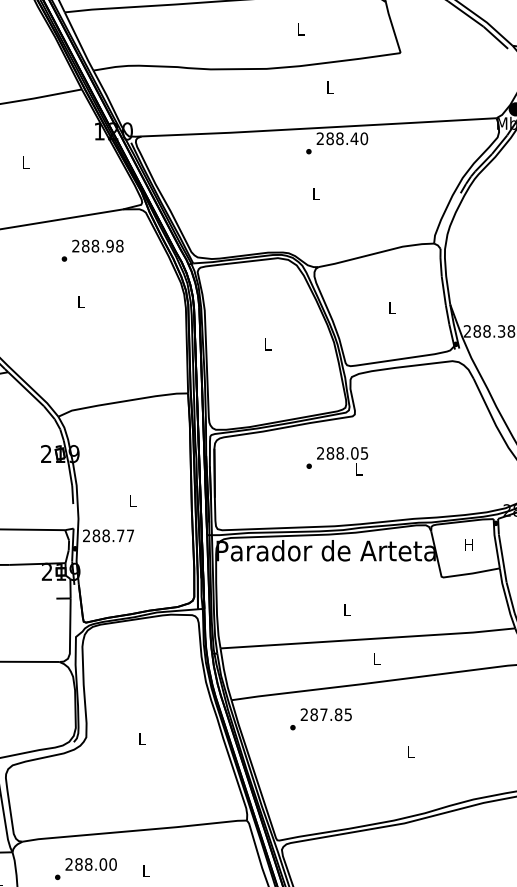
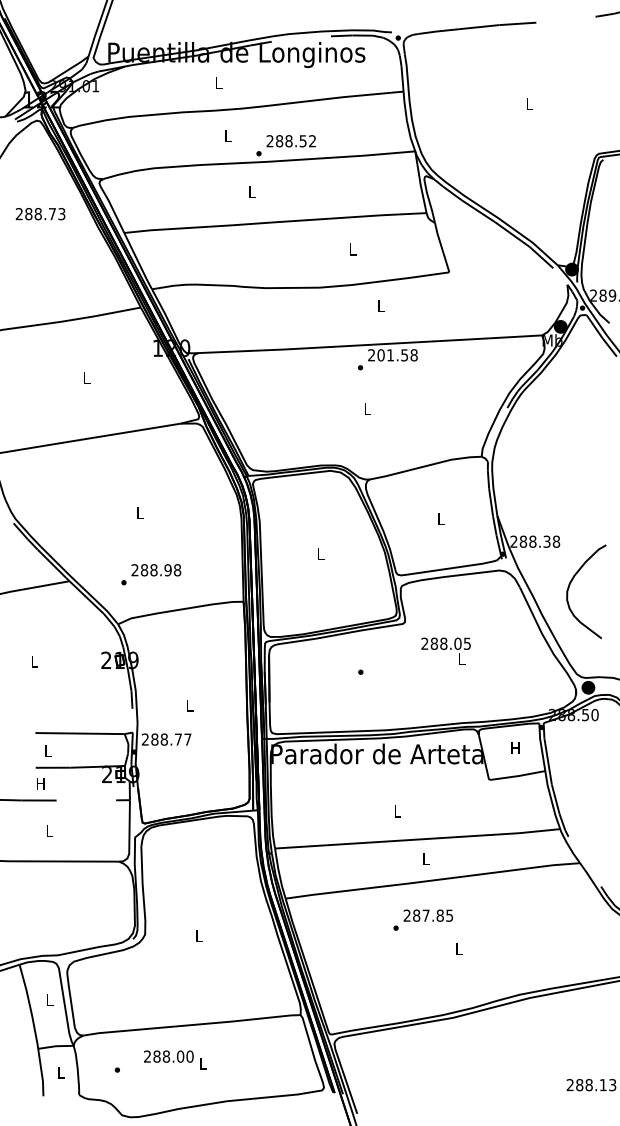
text: (347, 138) -> (397, 355), 288.40 -> 201.58
text: (92, 250) -> (151, 574), moved
text: (341, 460) -> (445, 650), moved
text: (321, 718) -> (423, 919), moved
text: (90, 864) -> (168, 1056), moved

